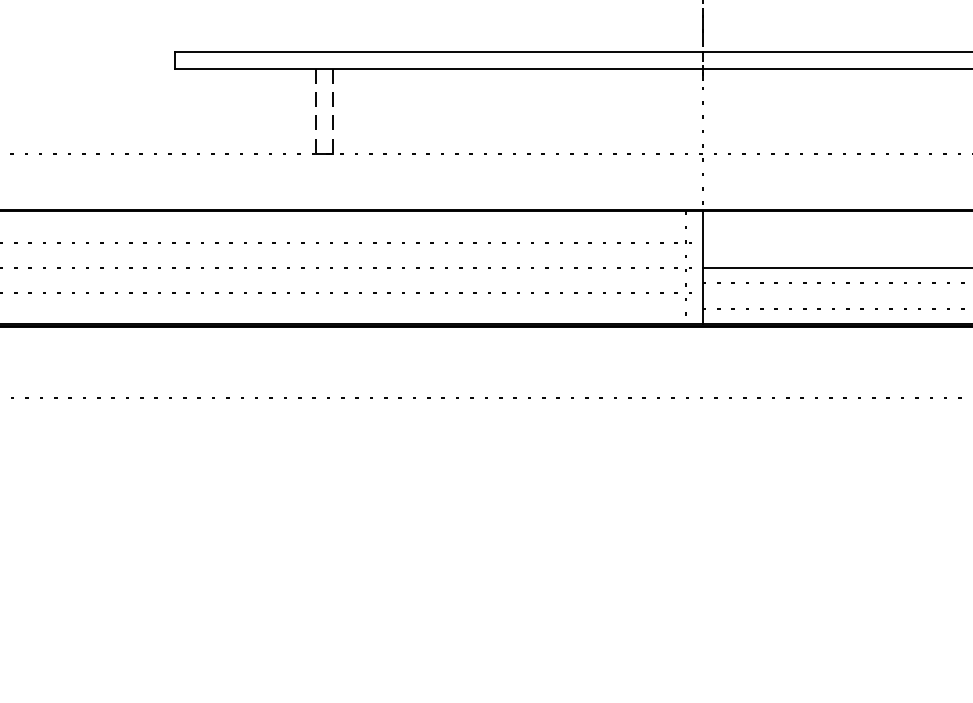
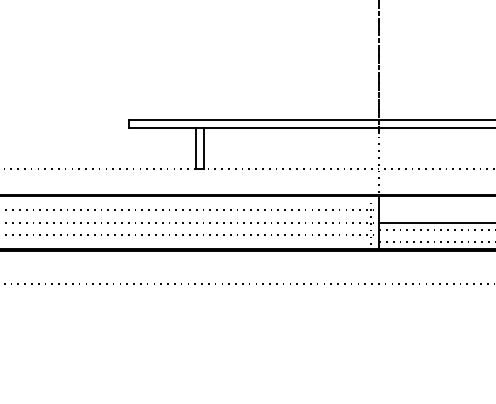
line: (316, 113) -> (196, 149), dashed -> solid
line: (333, 113) -> (204, 149), dashed -> solid

